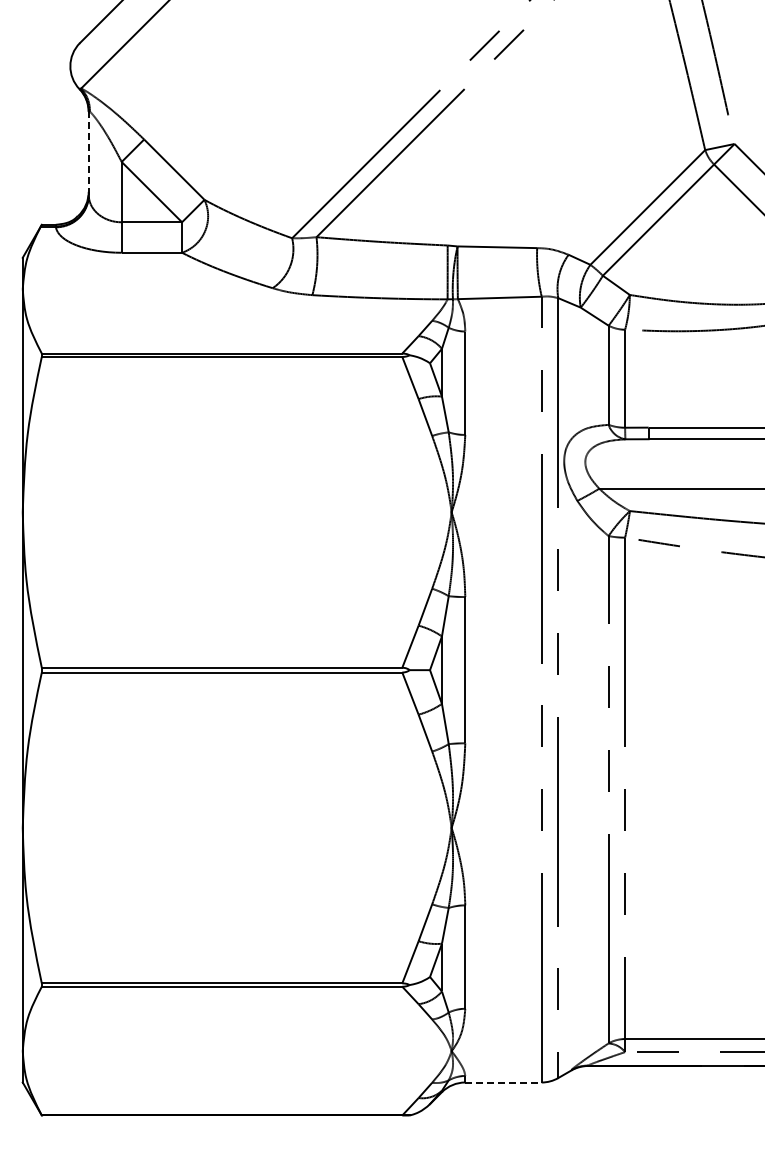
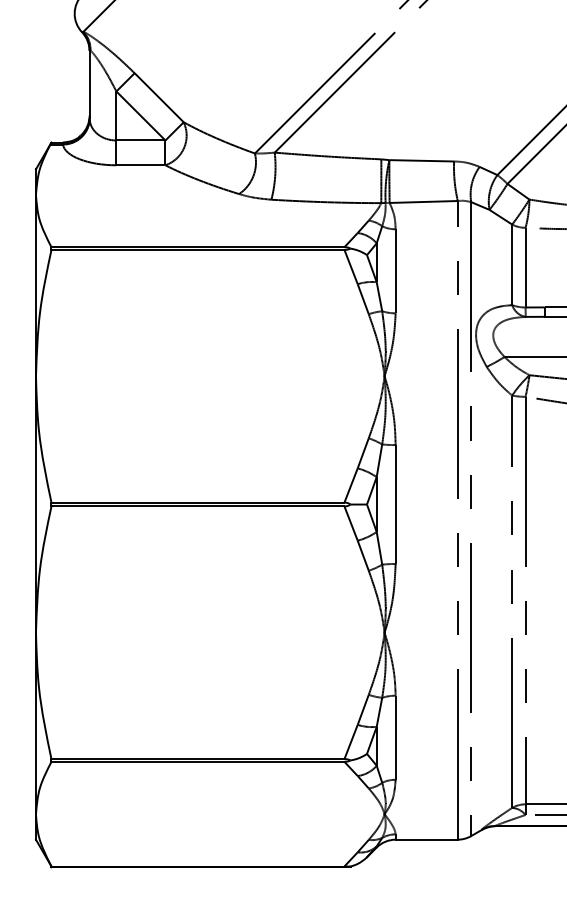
line: (88, 153) -> (89, 84), dashed -> solid
line: (504, 1082) -> (427, 839), dashed -> solid

